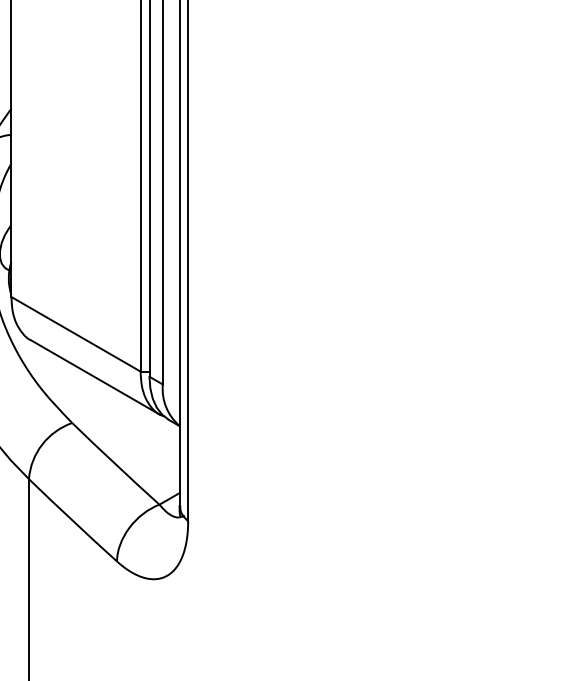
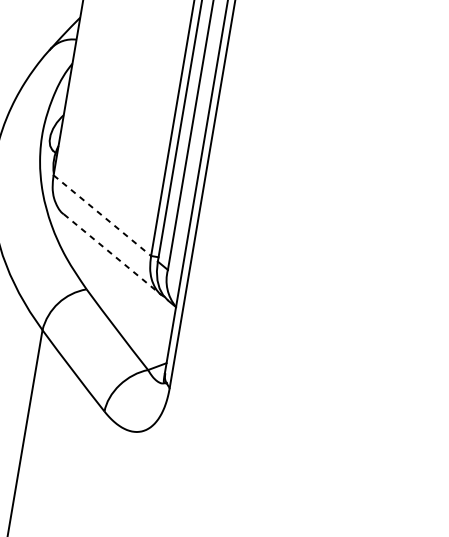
line: (76, 334) -> (102, 215), solid -> dashed
line: (95, 377) -> (112, 254), solid -> dashed

